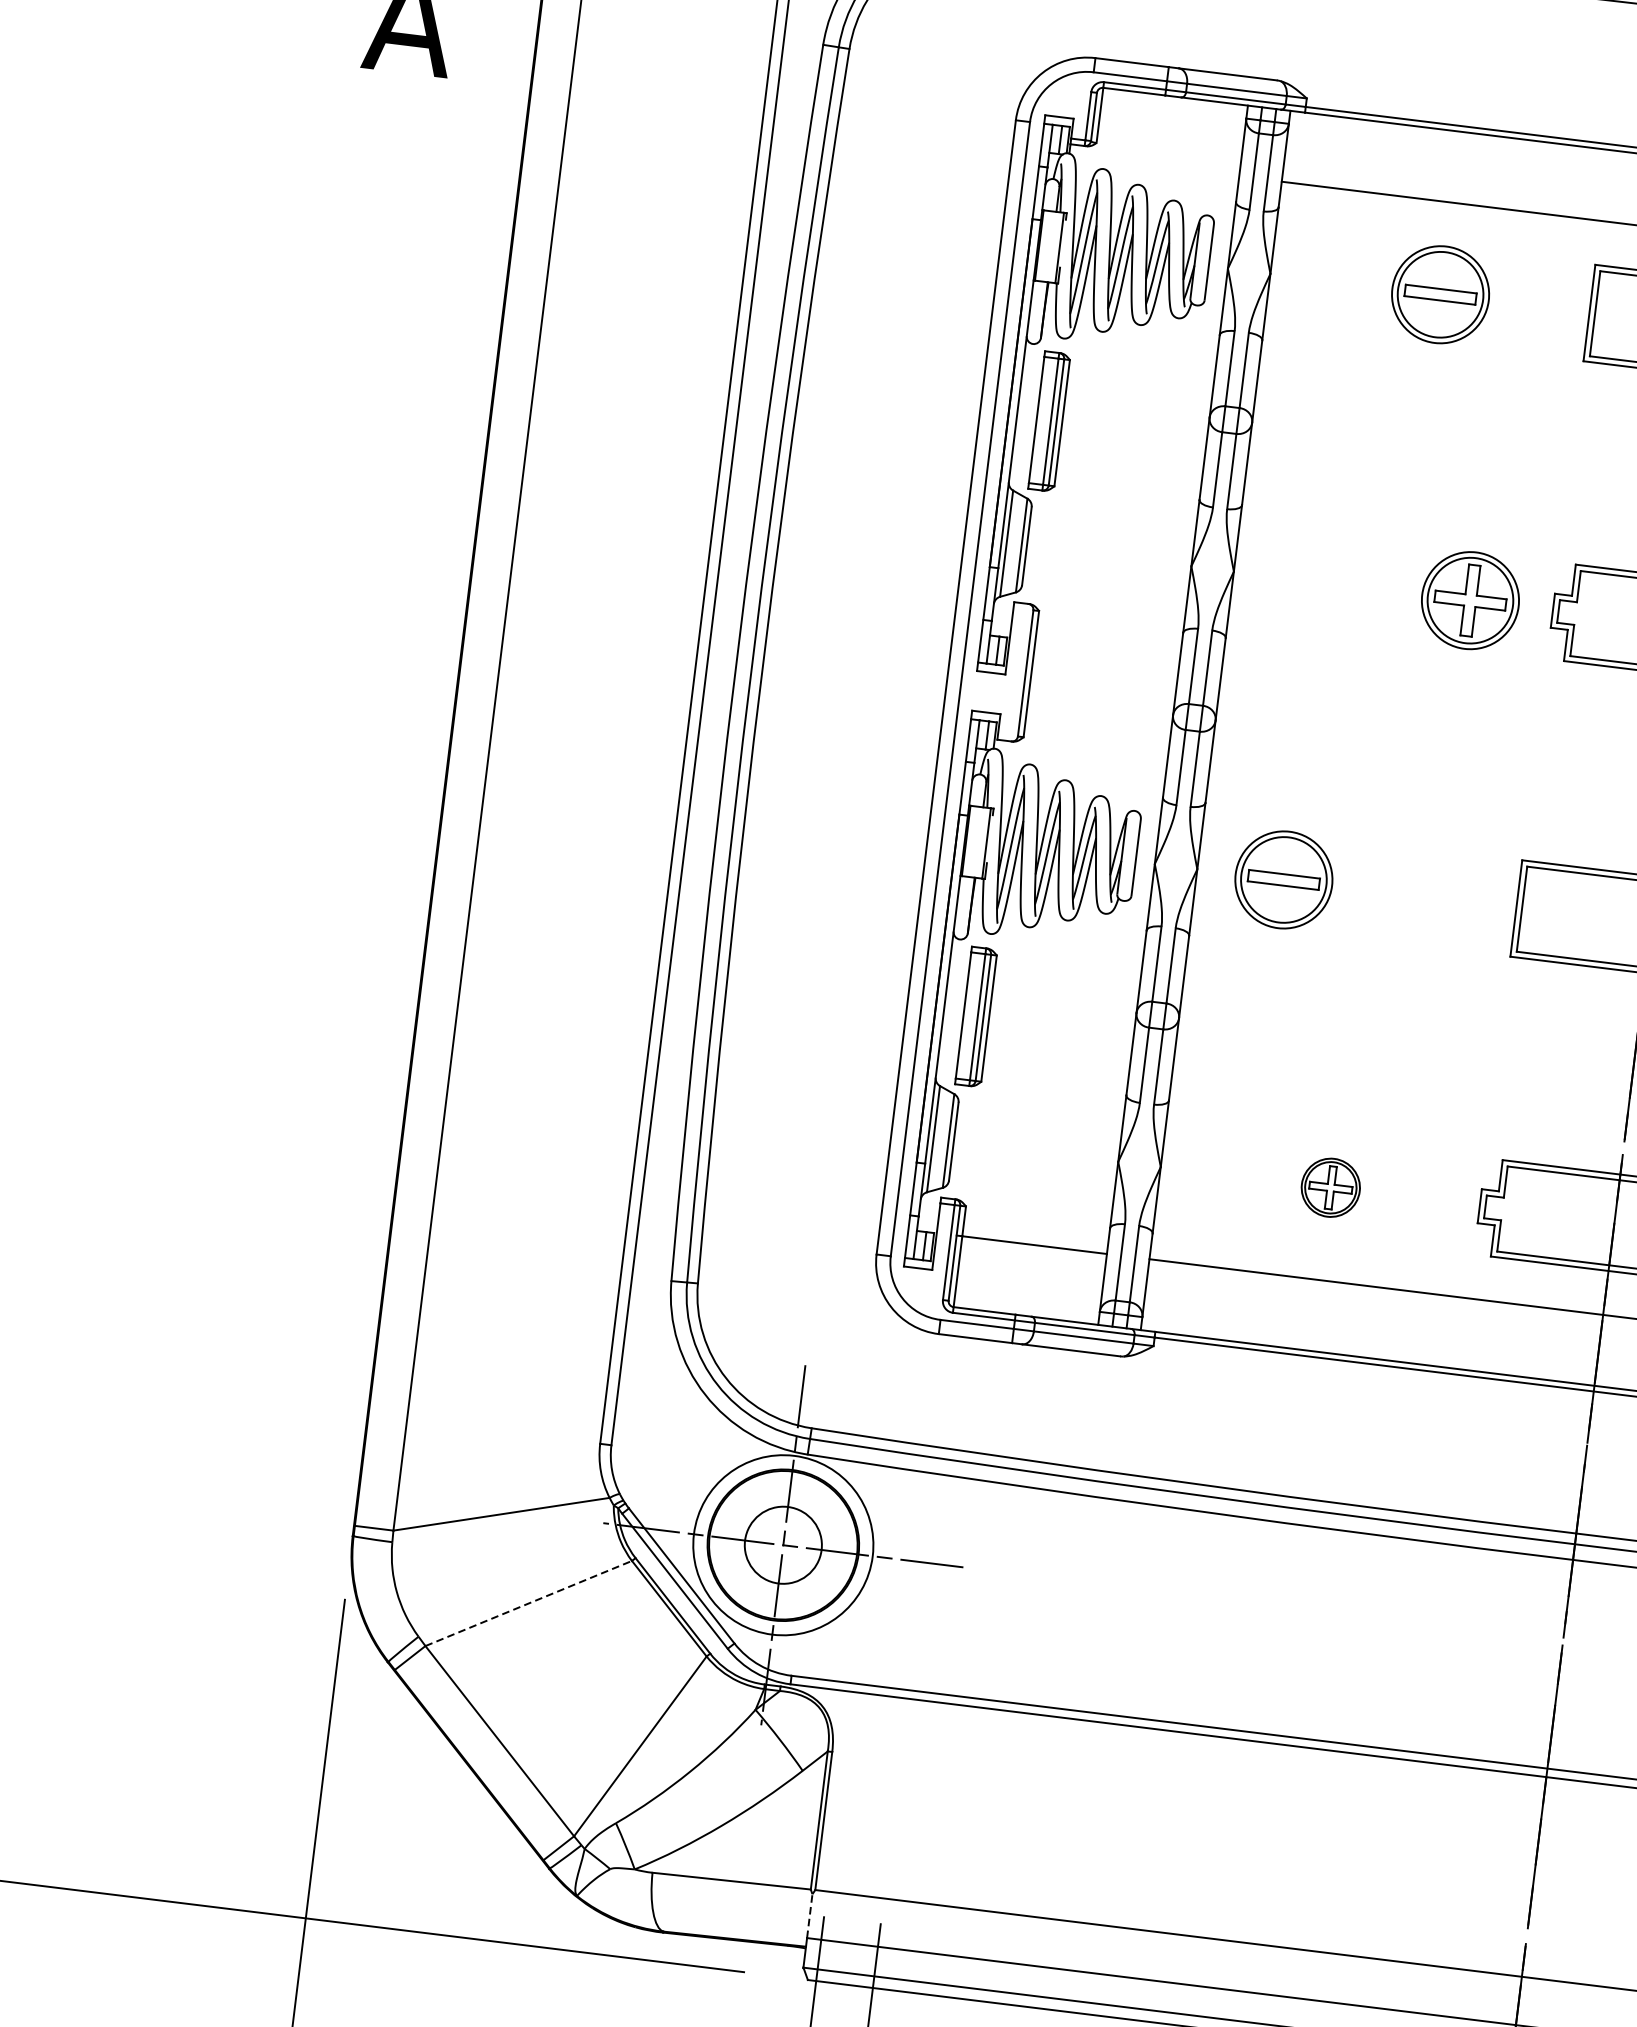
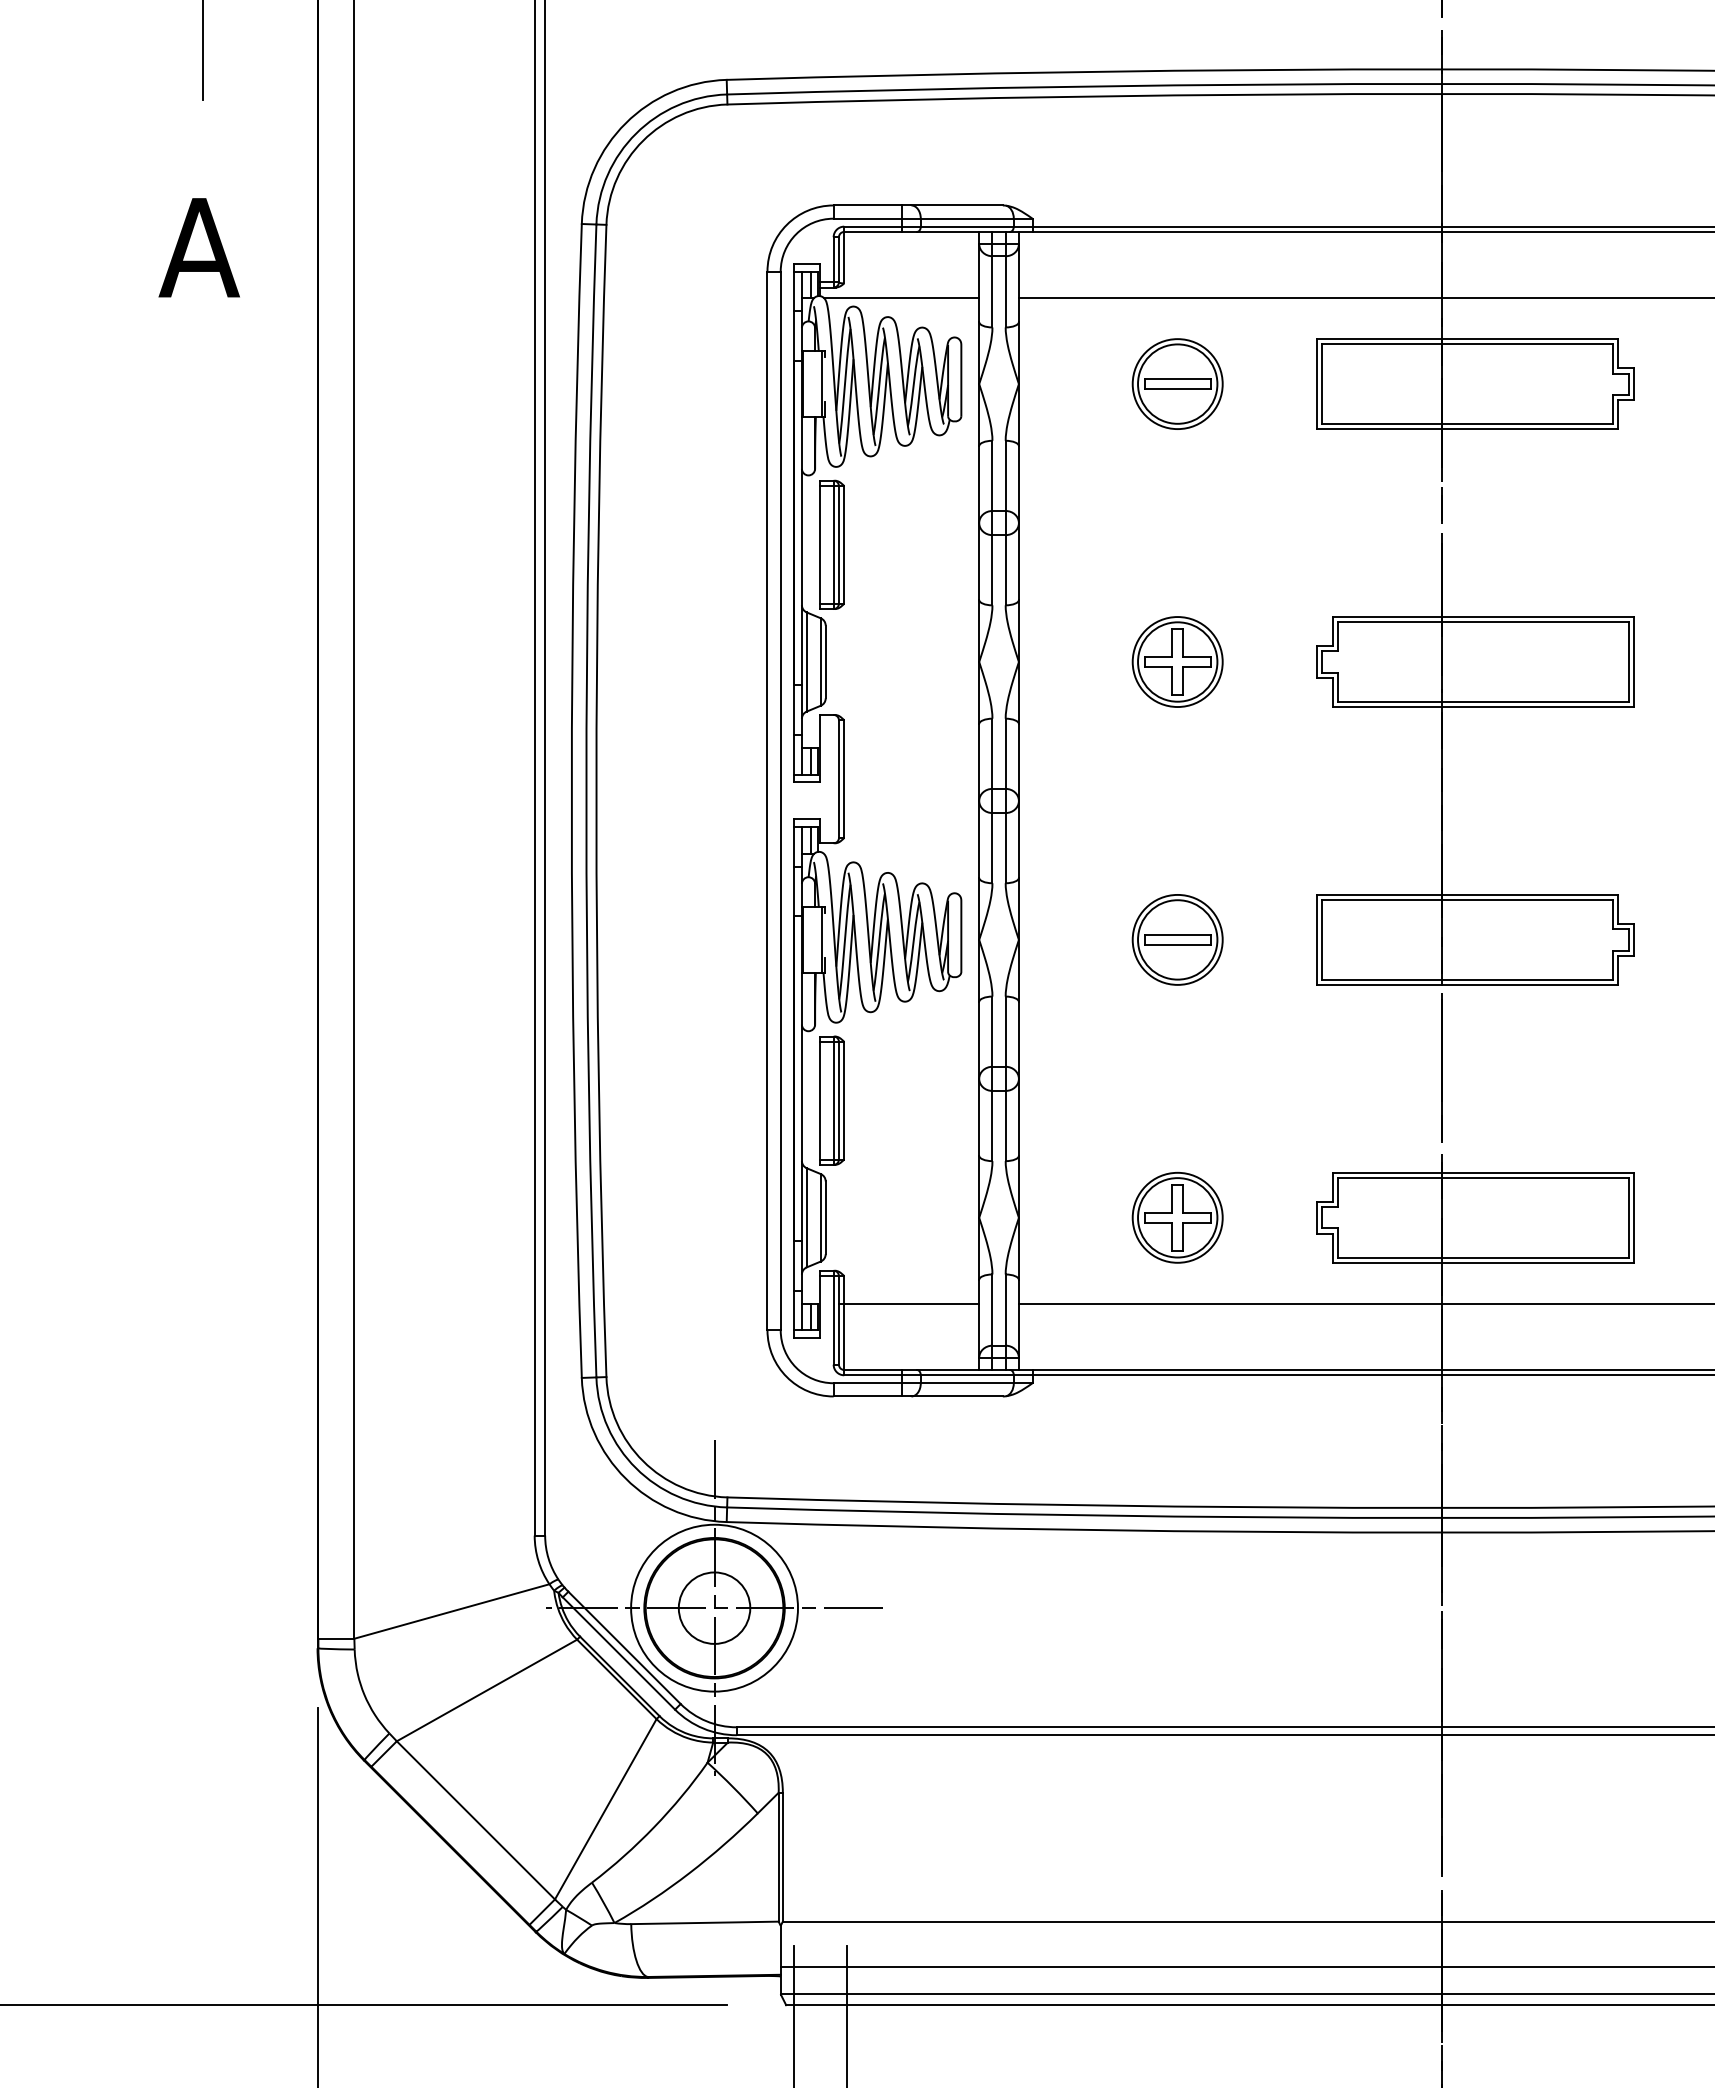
line: (1155, 166) -> (901, 298), added
part: (1470, 600) -> (1177, 661), moved
part: (1283, 879) -> (1177, 939), moved
part: (1330, 1187) -> (1177, 1217), size x1.67
line: (529, 1603) -> (487, 1690), dashed -> solid
line: (809, 1915) -> (780, 1945), dashed -> solid

